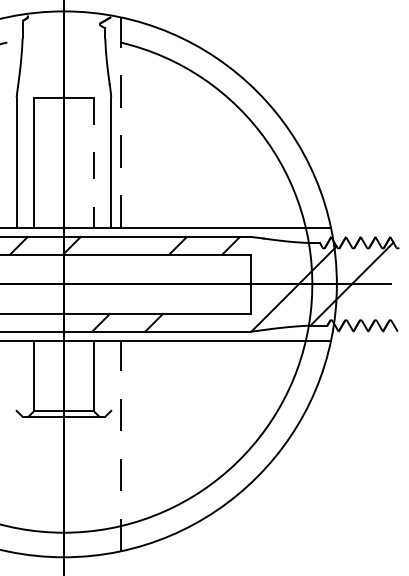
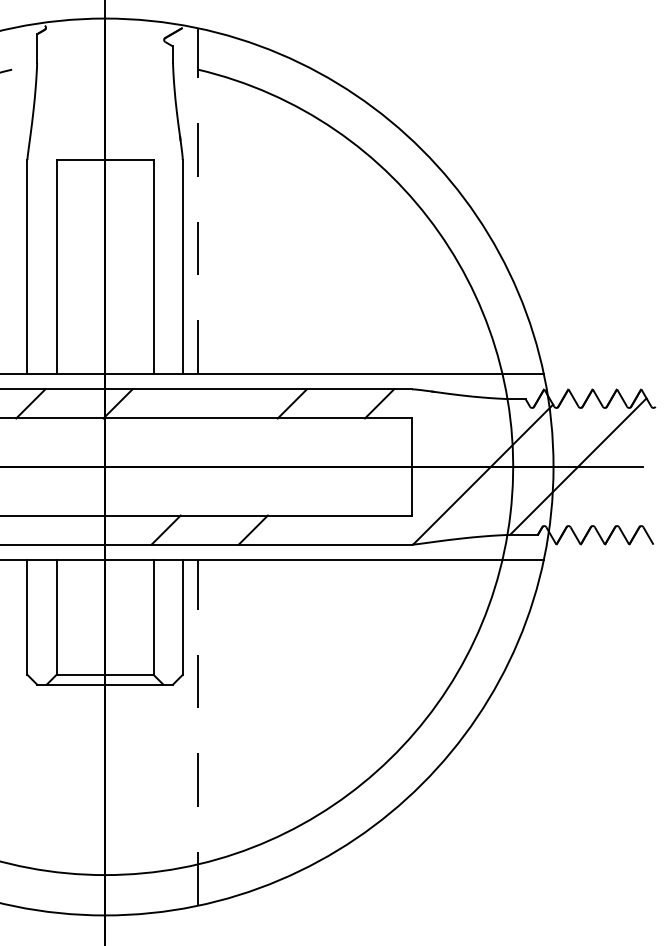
line: (93, 163) -> (153, 268), dashed -> solid
line: (16, 375) -> (27, 616), added
line: (111, 375) -> (183, 616), added

